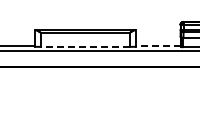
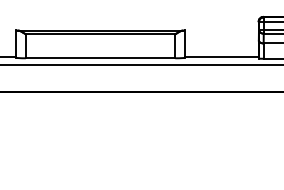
line: (85, 46) -> (100, 57), dashed -> solid
line: (157, 46) -> (220, 57), dashed -> solid

